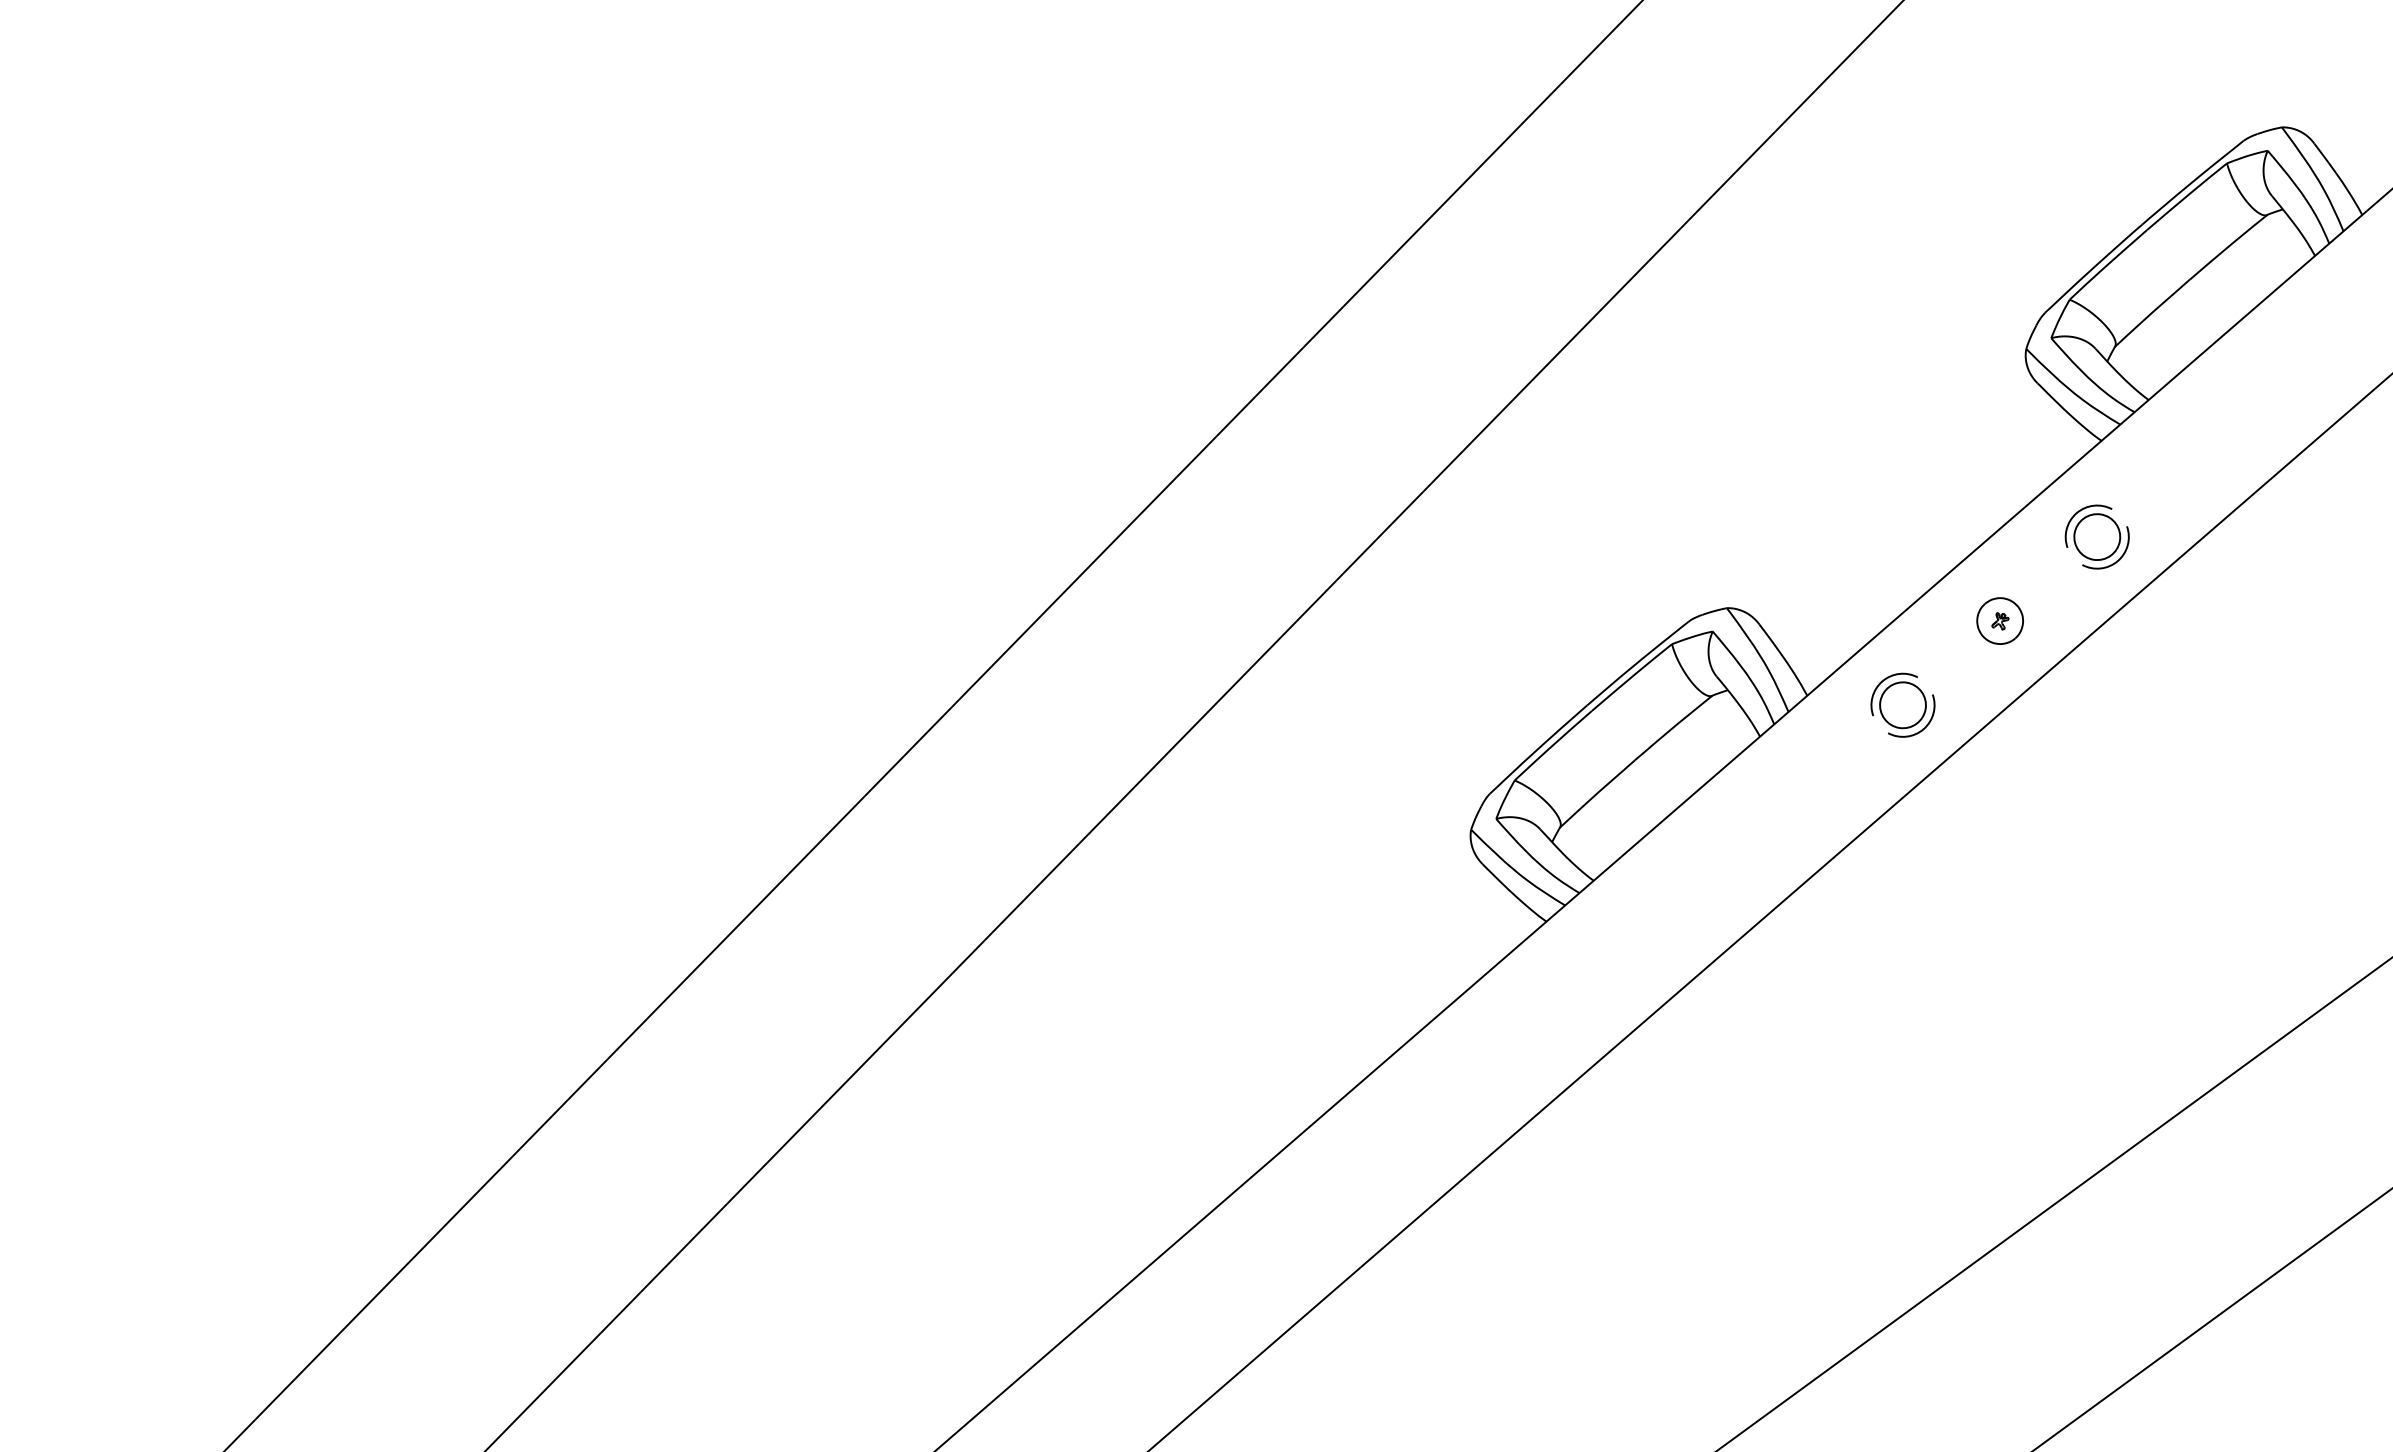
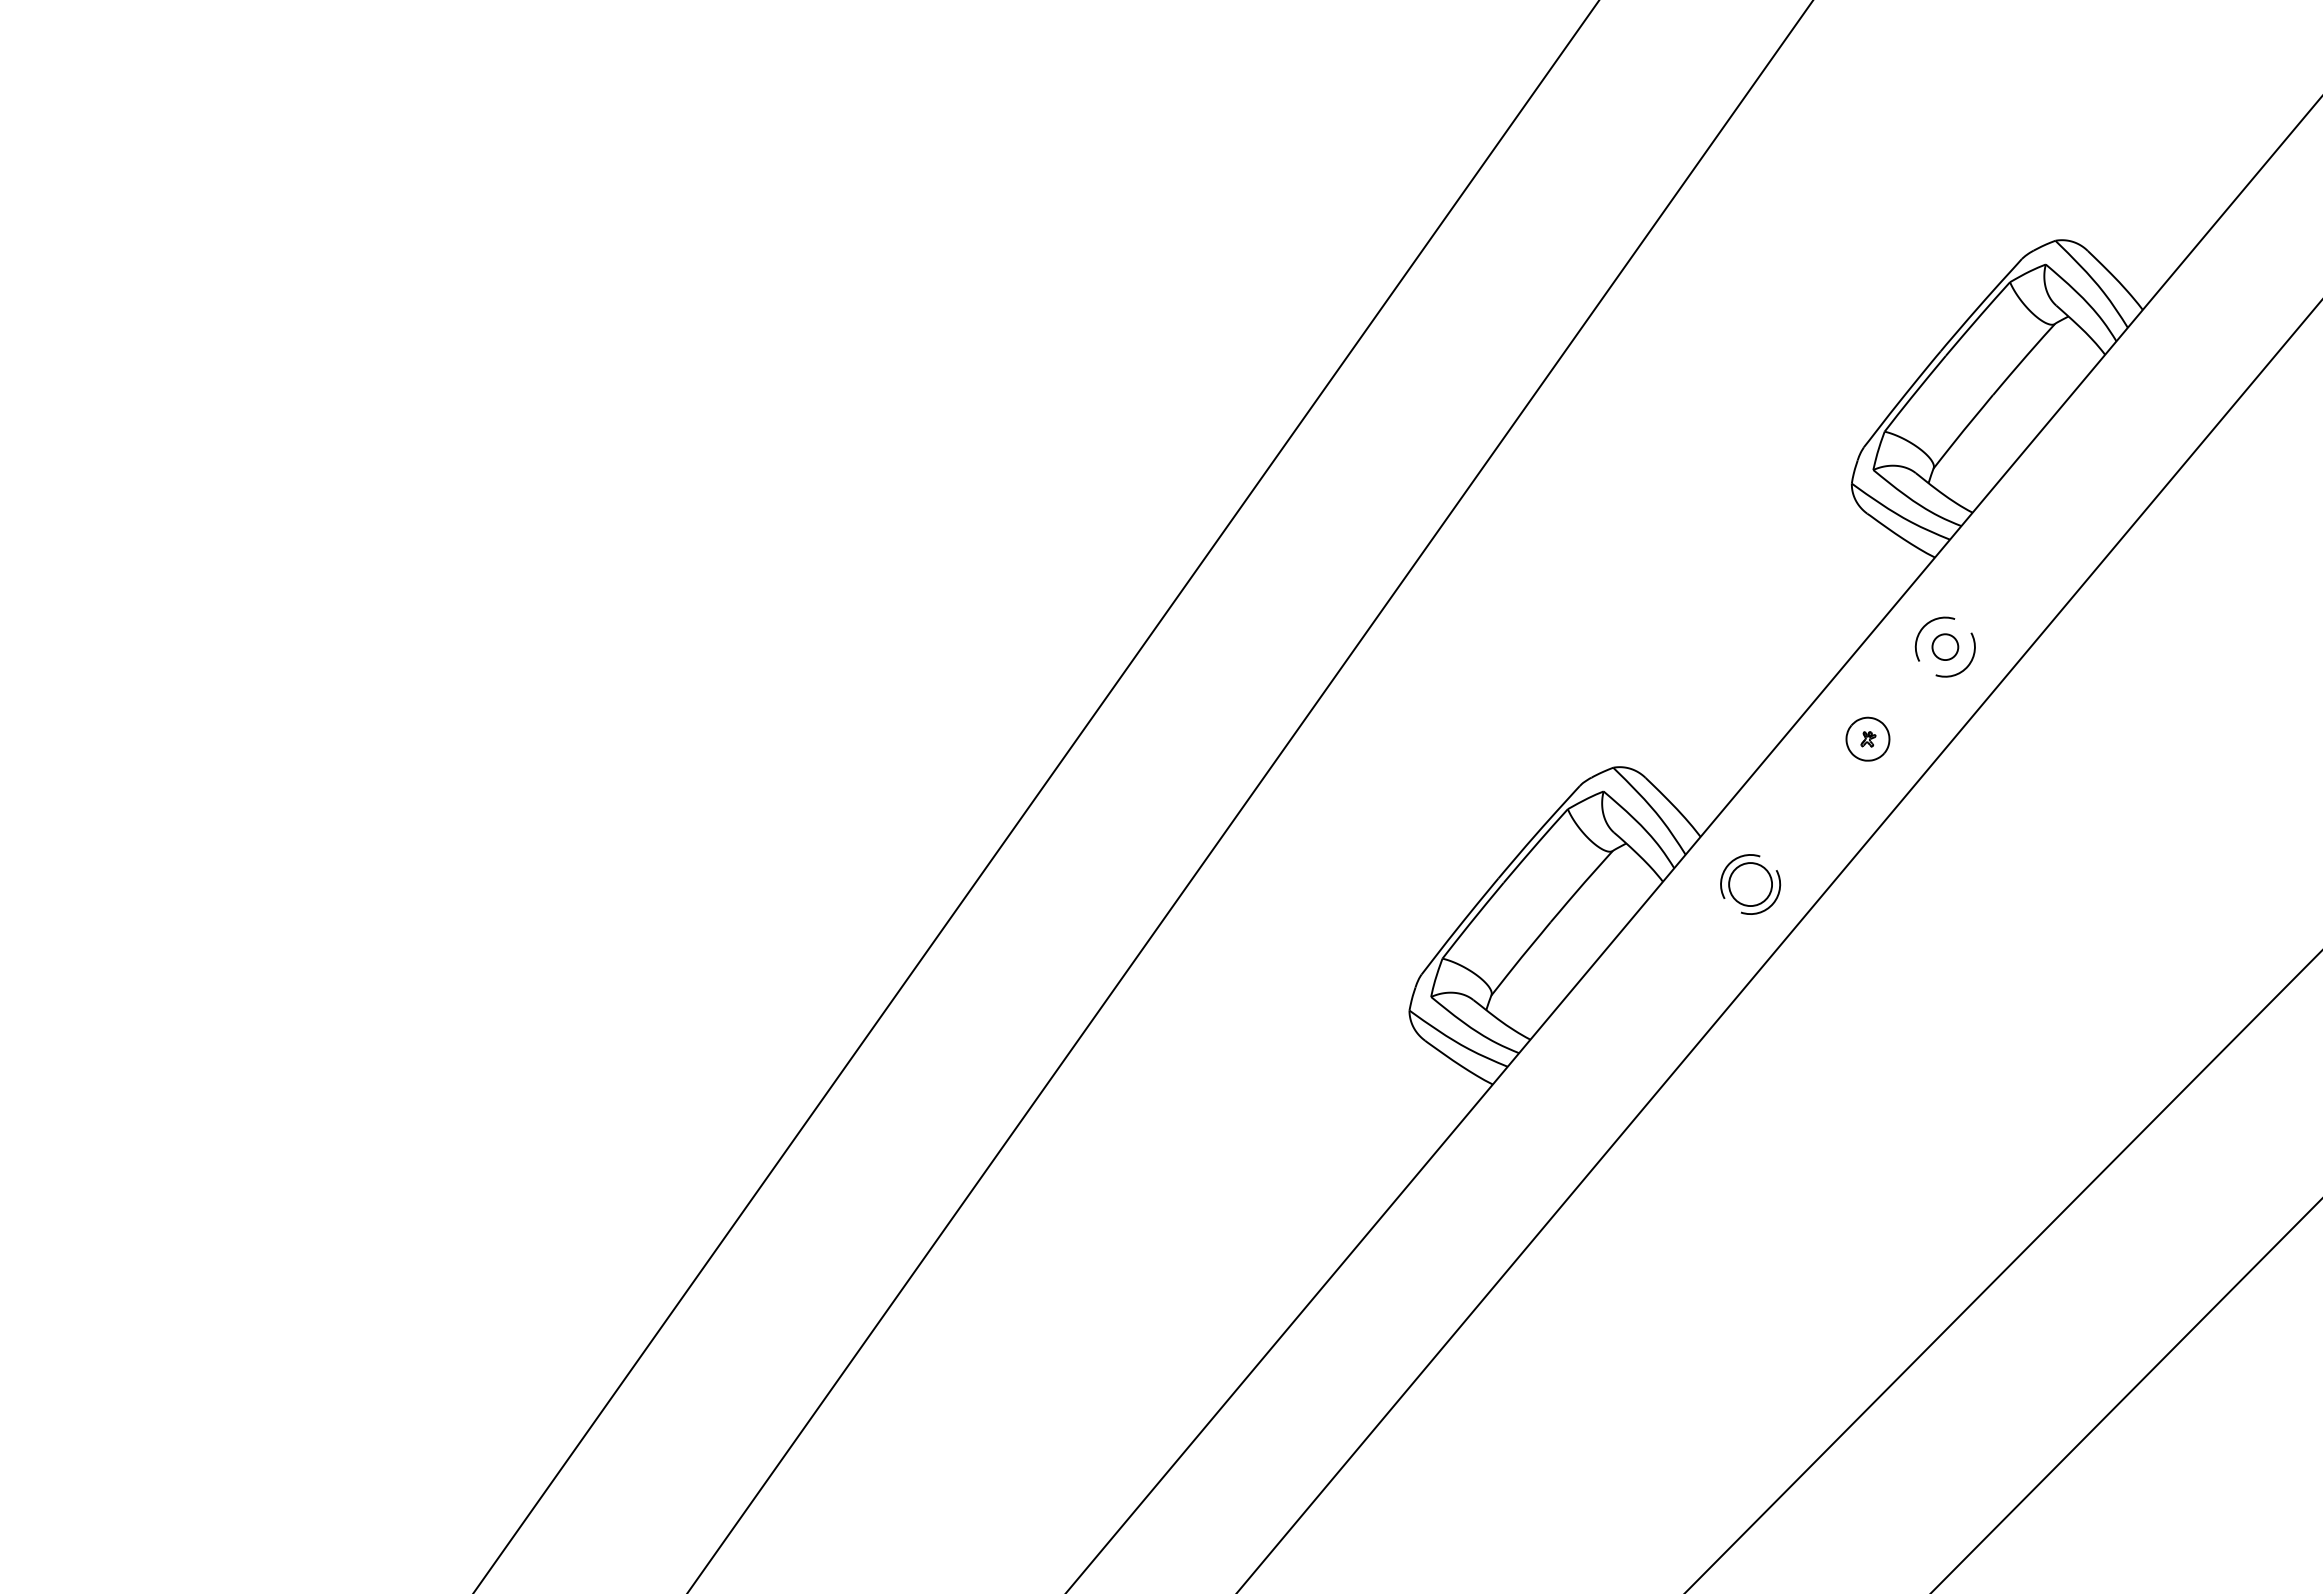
circle: (2096, 536) -> (1944, 646), size x0.6
part: (1902, 705) -> (1750, 884), moved

